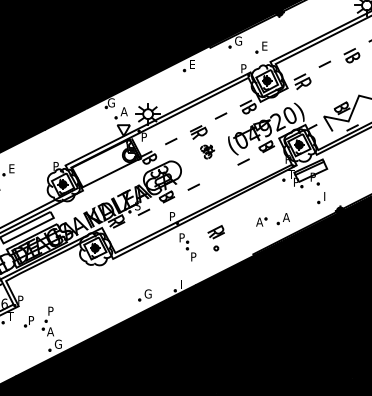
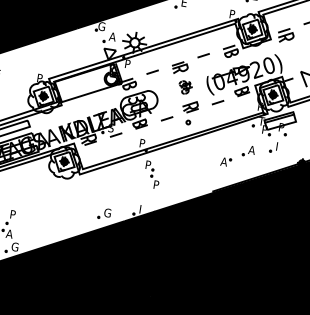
part: (321, 198) -> (273, 147), moved
part: (282, 219) -> (247, 151), moved
part: (215, 238) -> (189, 112), moved

